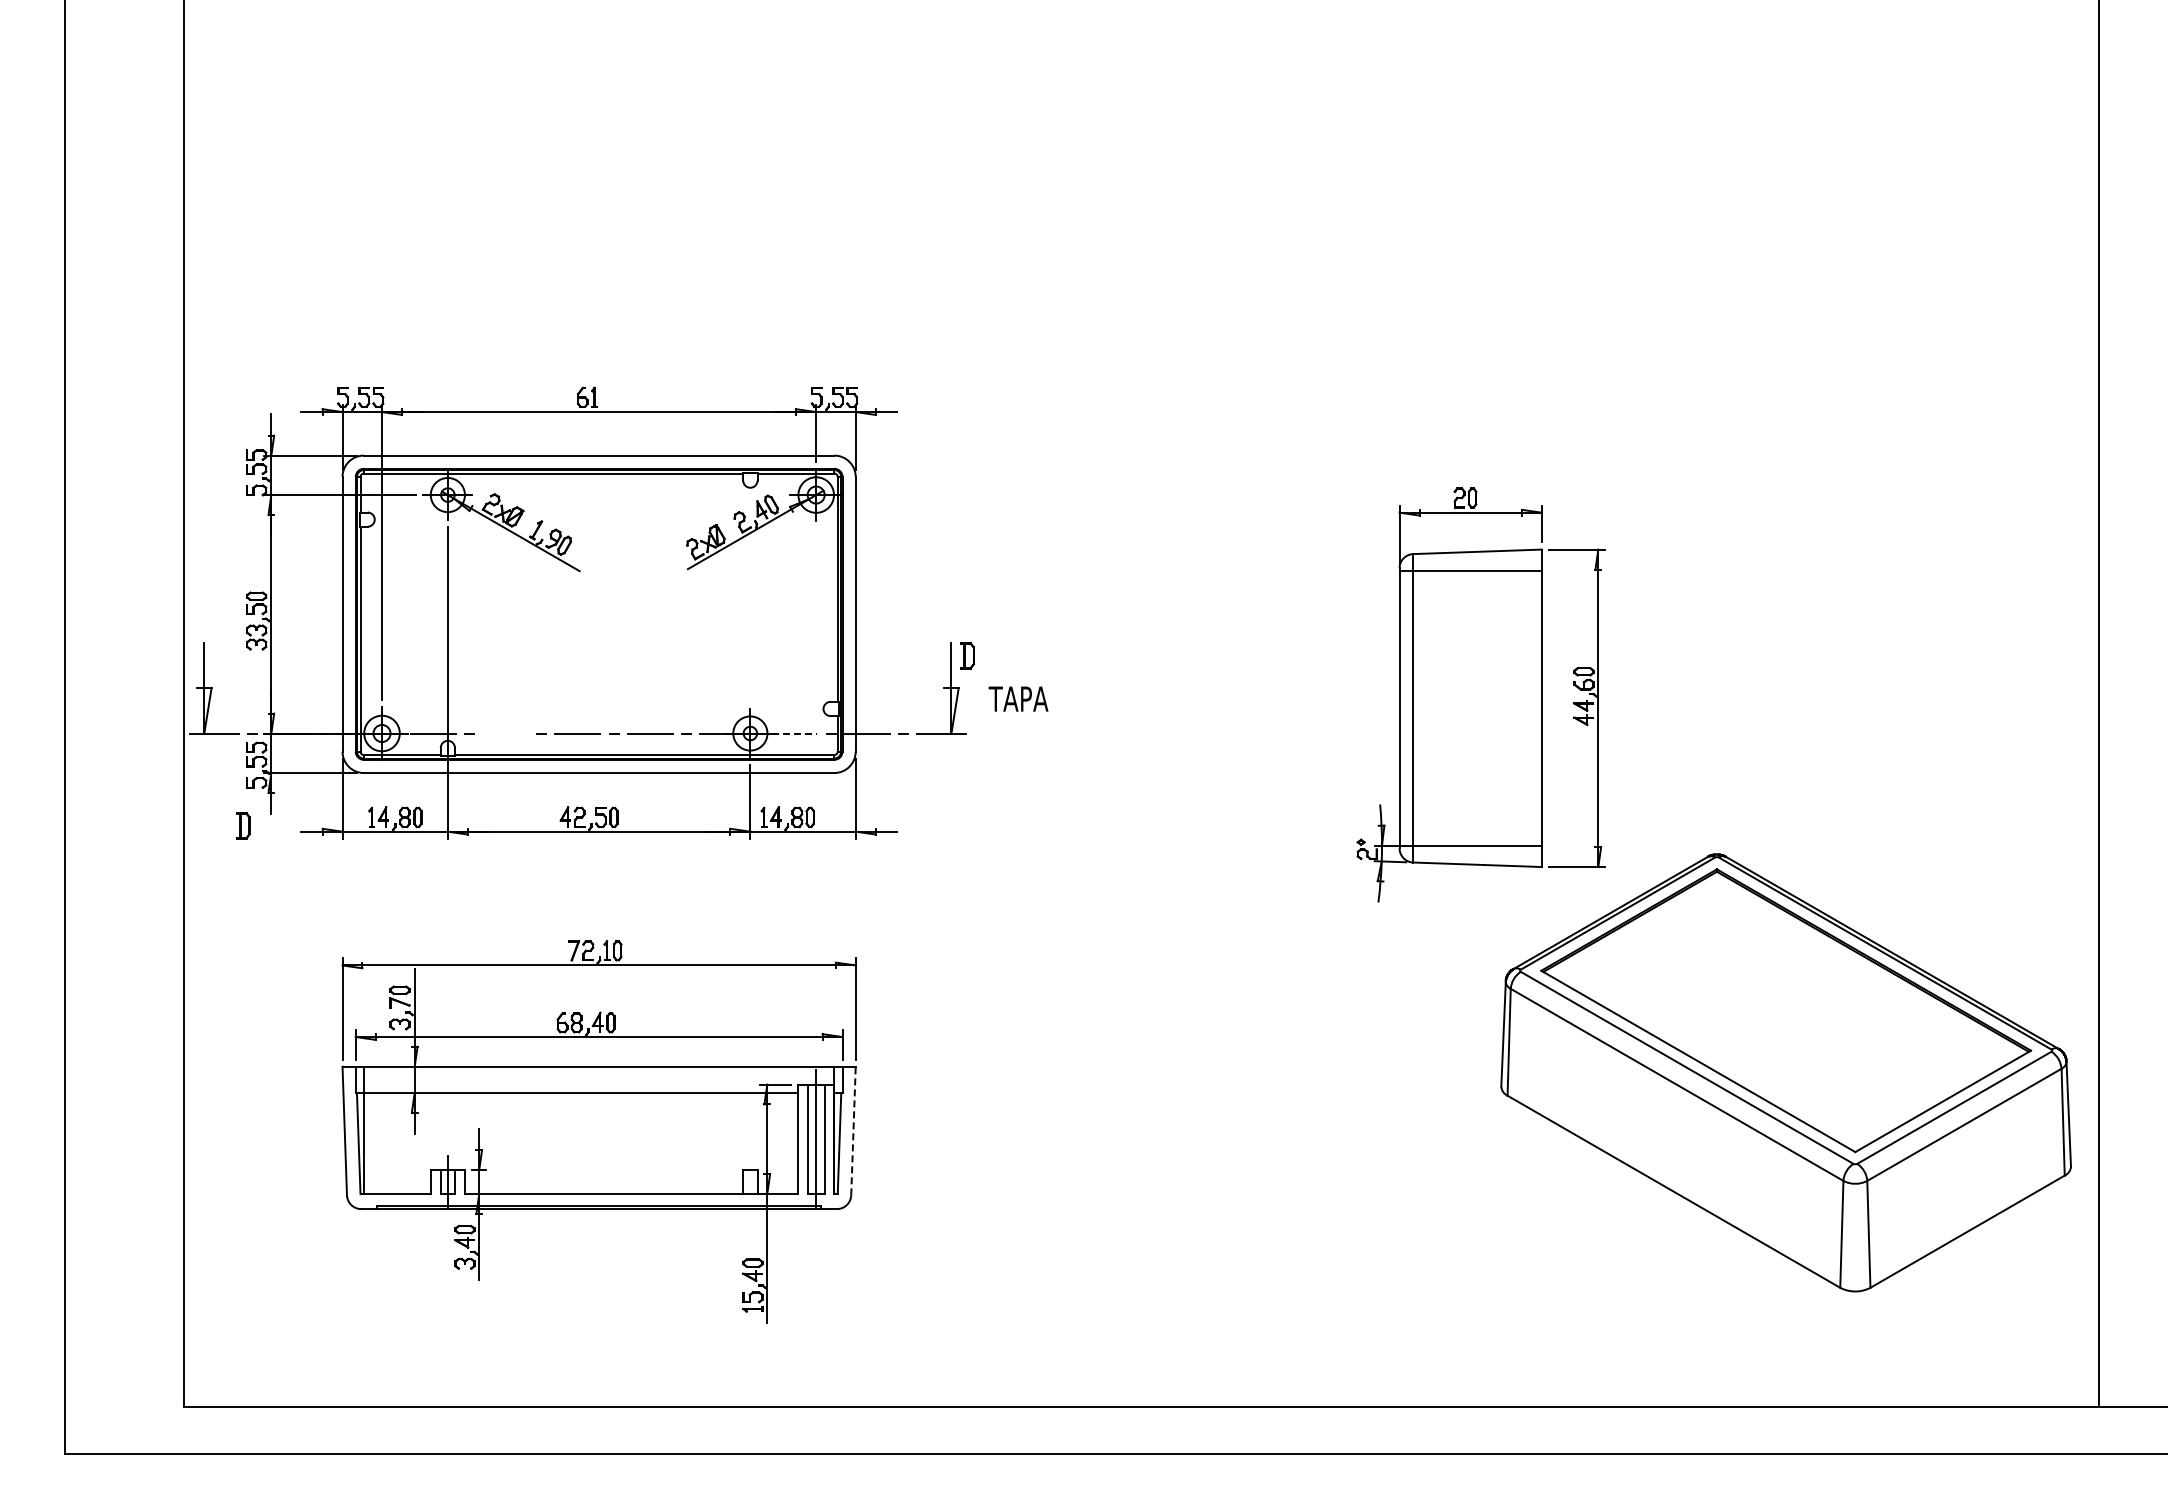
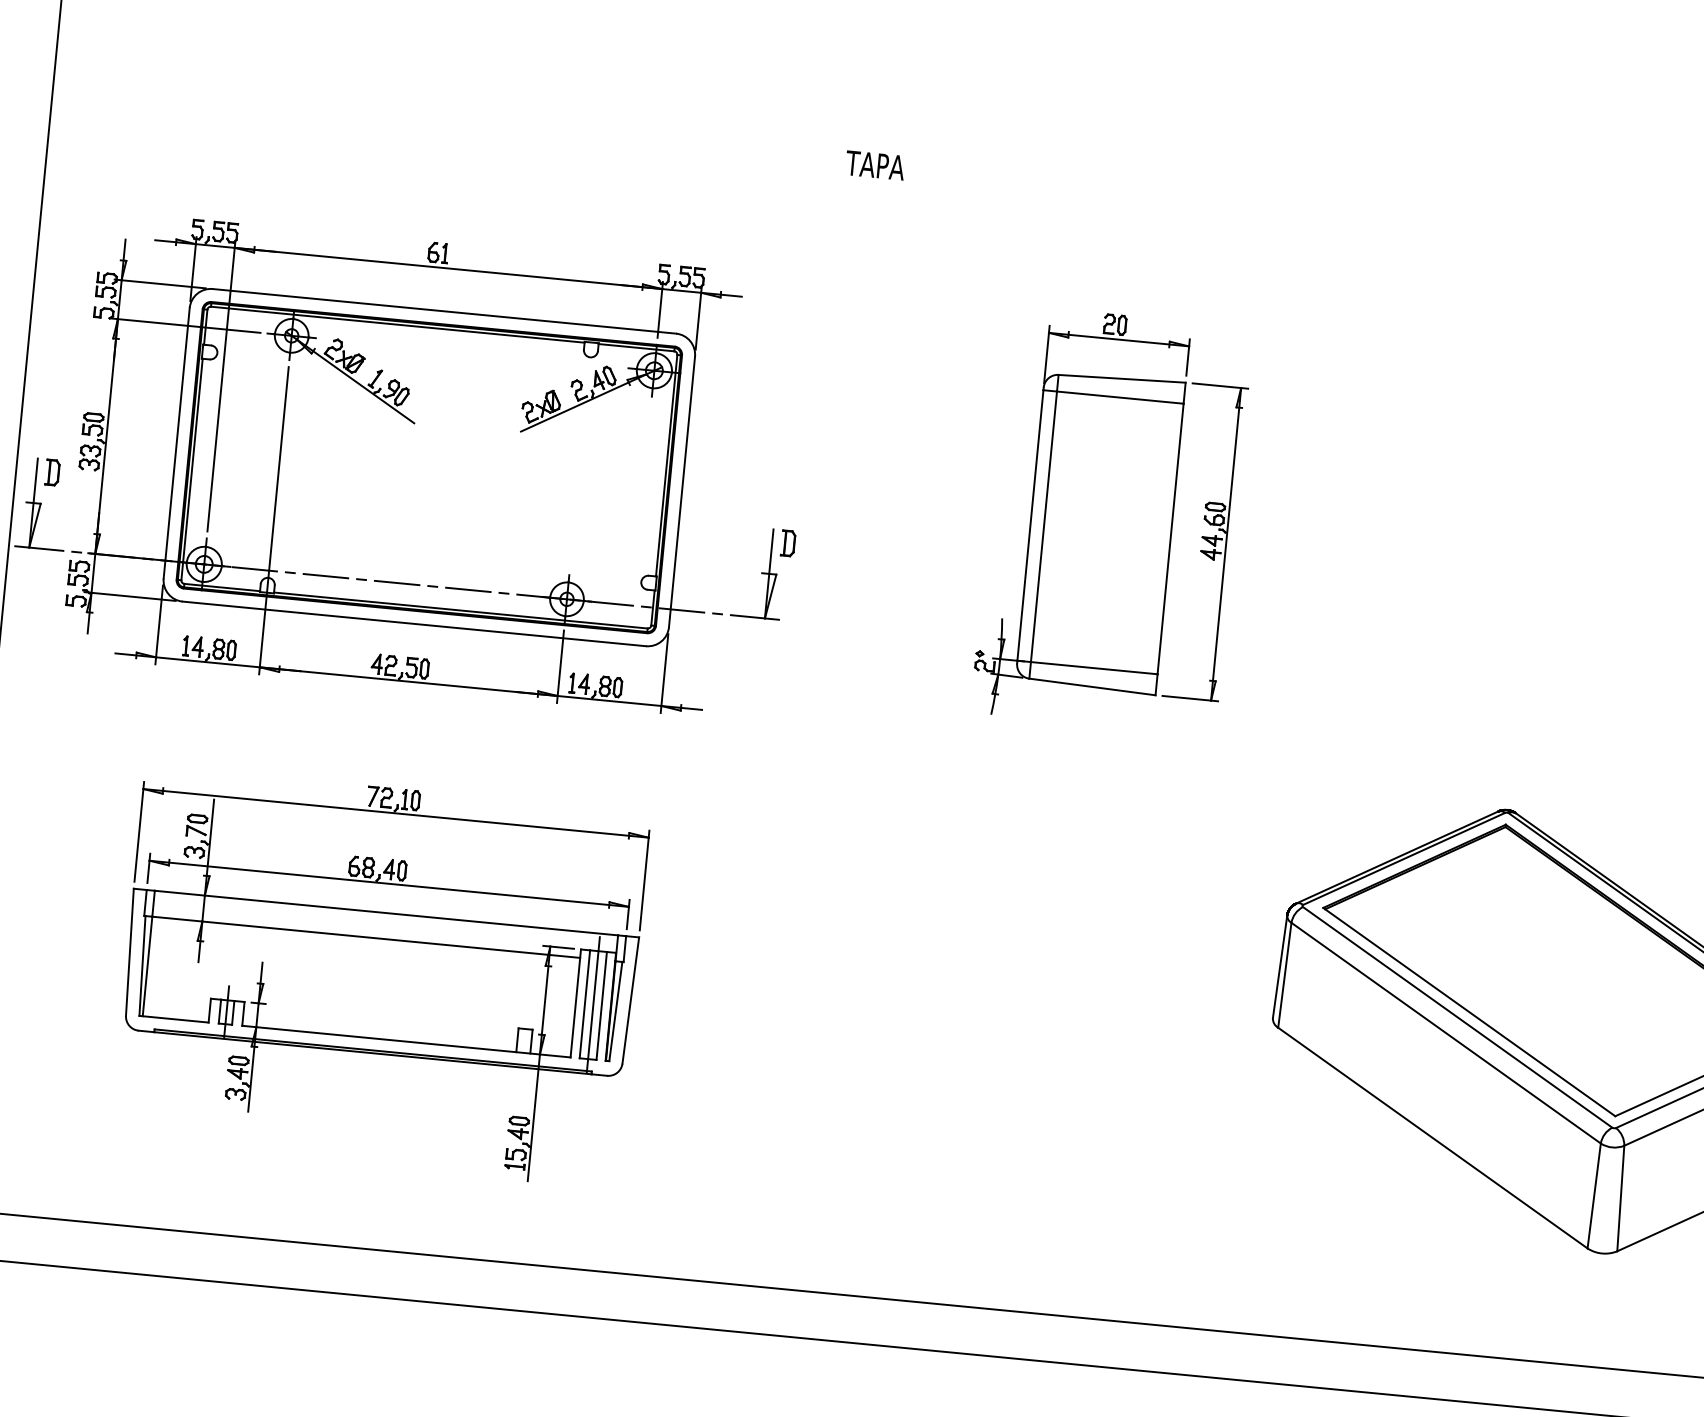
part: (1480, 694) -> (1111, 519), moved
text: (1018, 698) -> (875, 164), moved
line: (505, 733) -> (325, 576), added
line: (794, 733) -> (610, 603), dashed -> solid
part: (243, 825) -> (52, 472), moved
line: (853, 1130) -> (630, 999), dashed -> solid

